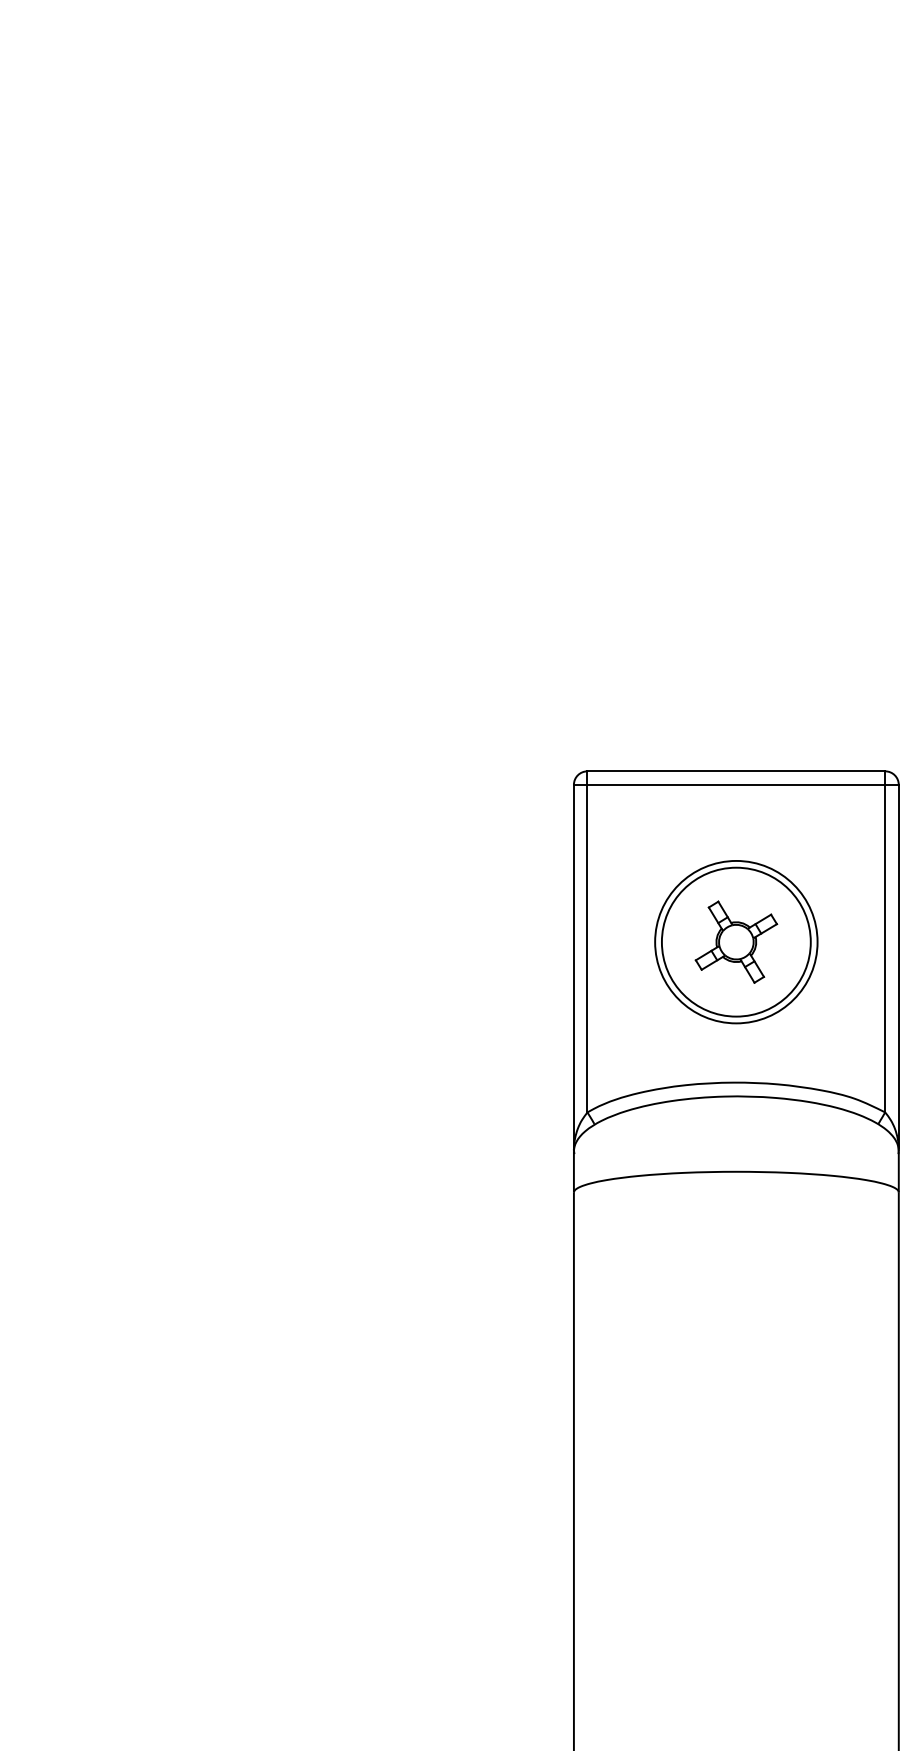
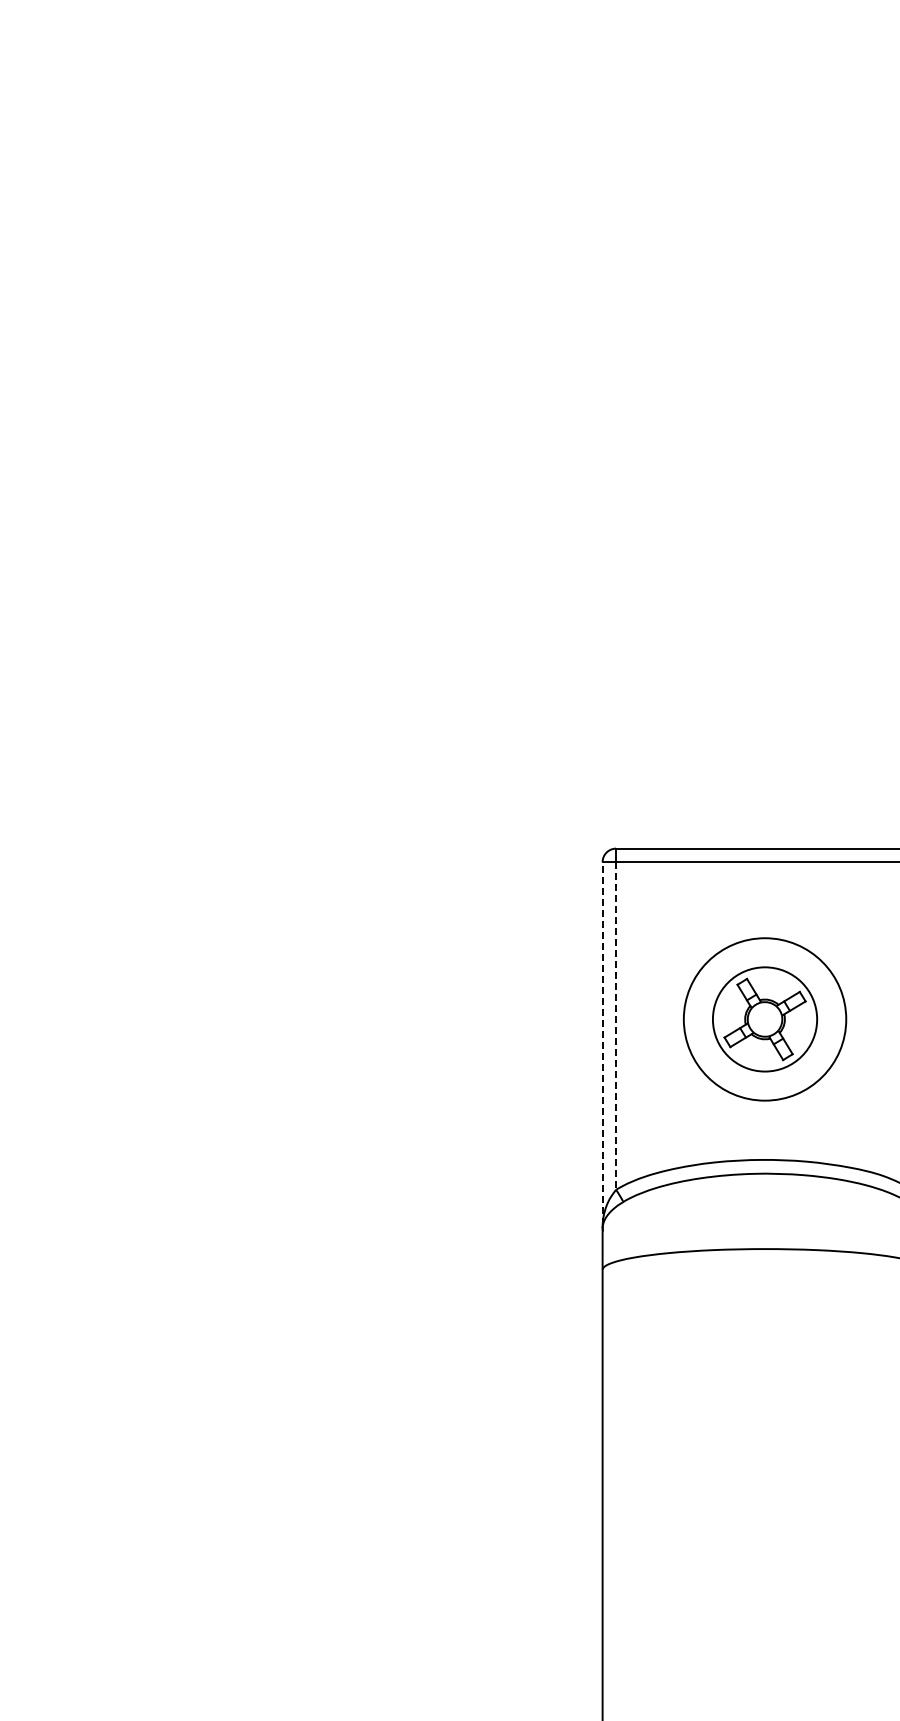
circle: (735, 941) -> (764, 1018), size x0.7
line: (587, 948) -> (616, 1025), solid -> dashed
line: (573, 966) -> (602, 1043), solid -> dashed

